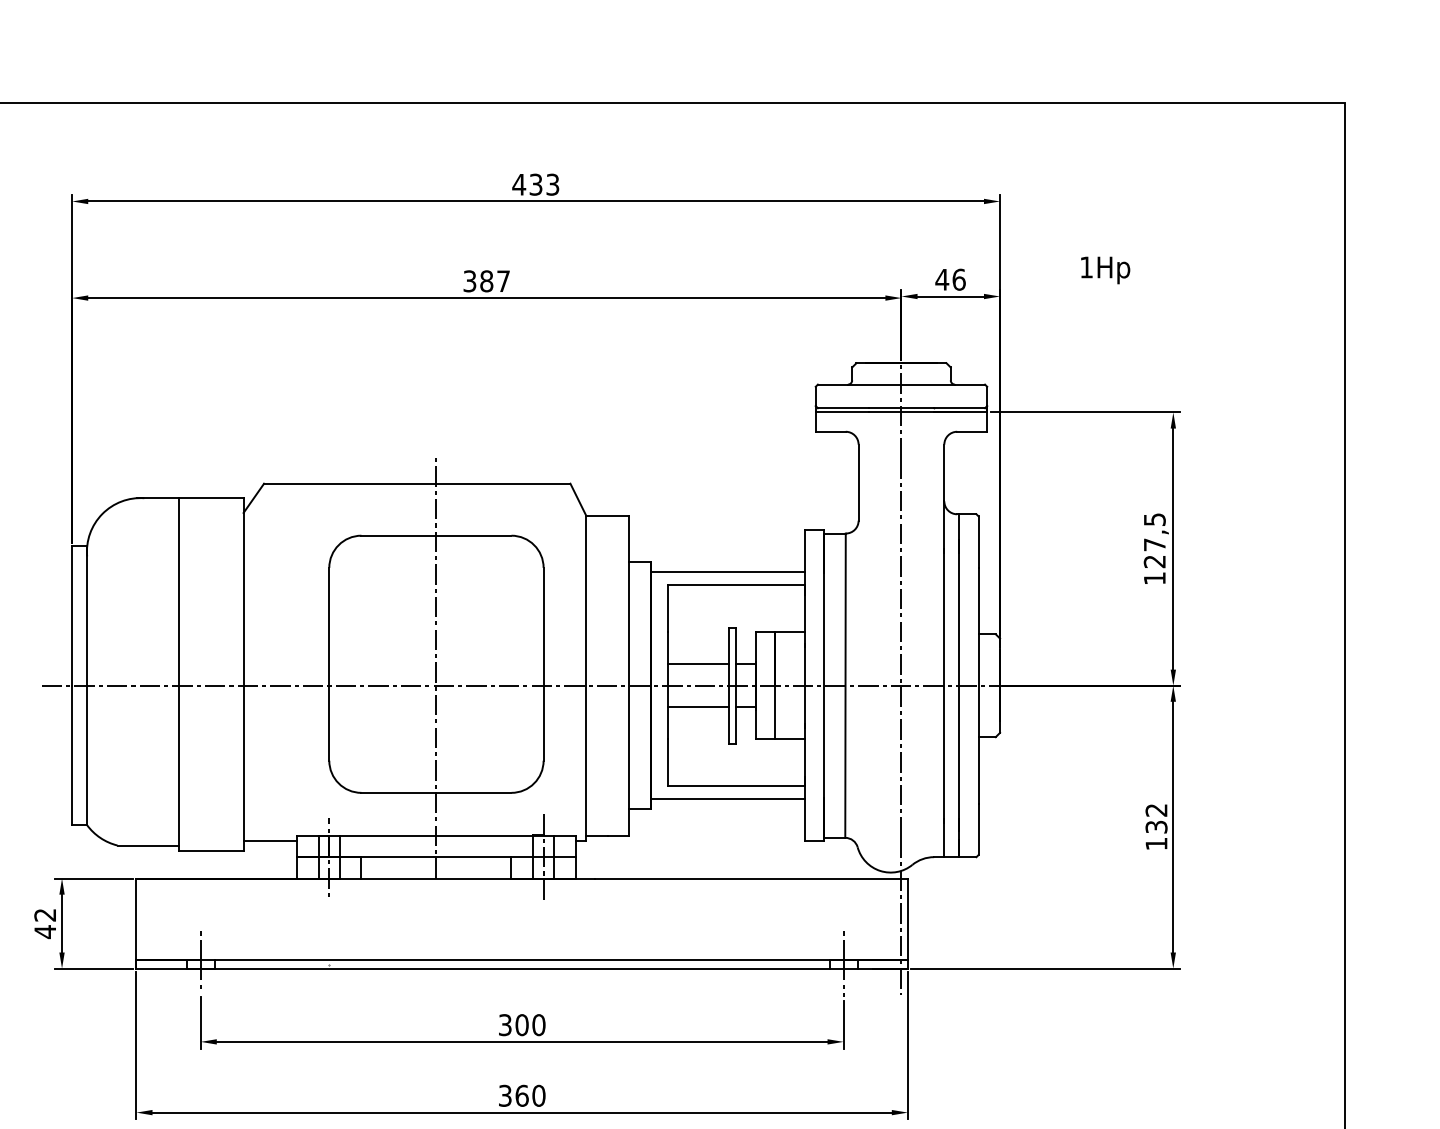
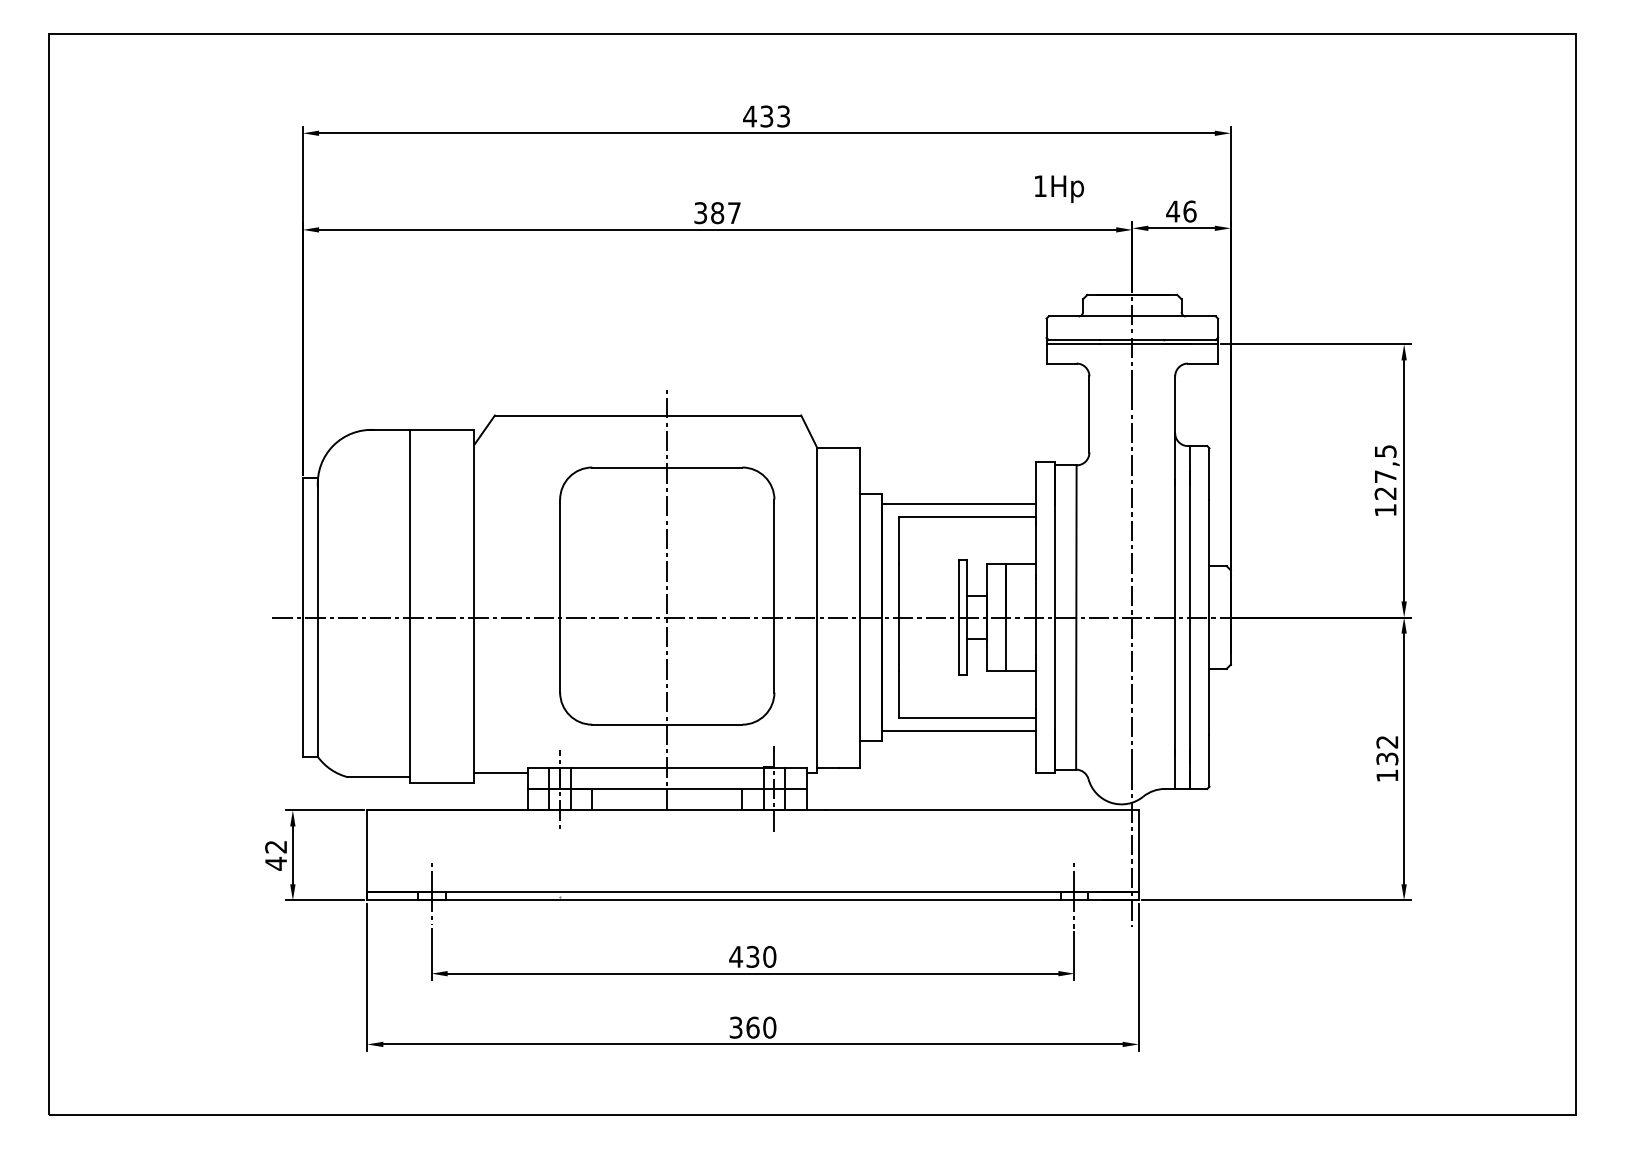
text: (1105, 269) -> (1059, 188), moved
line: (697, 664) -> (928, 596), removed
line: (697, 706) -> (928, 638), removed
text: (513, 1024) -> (744, 956), 300 -> 430

